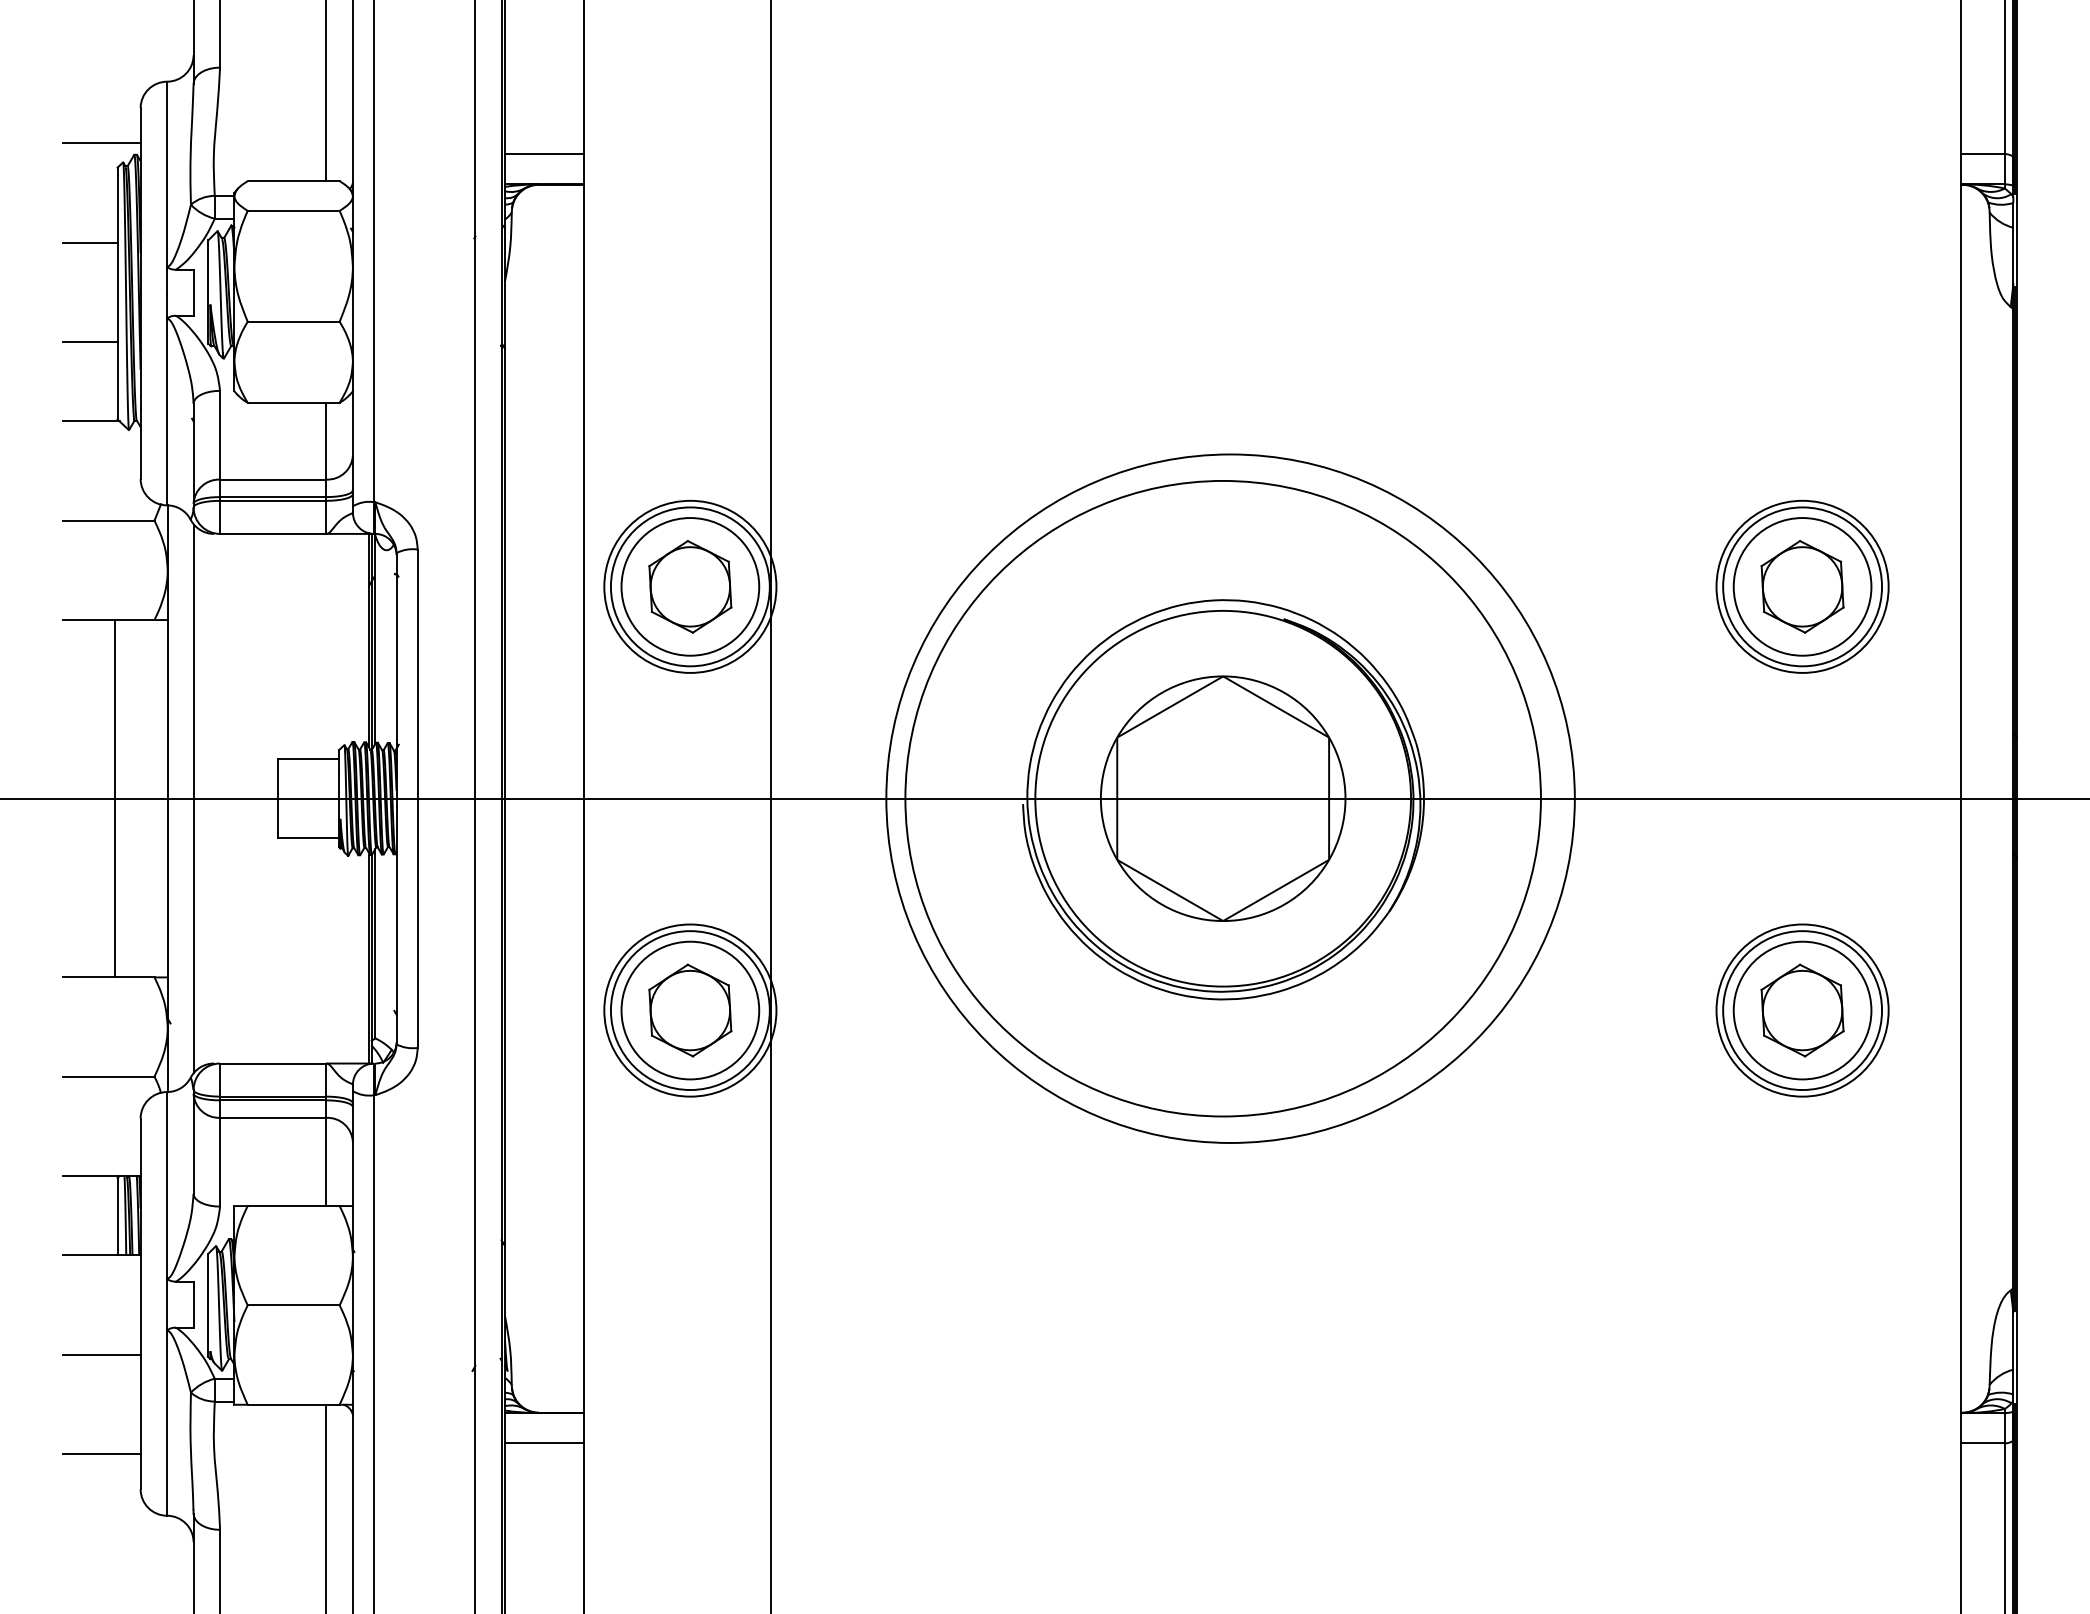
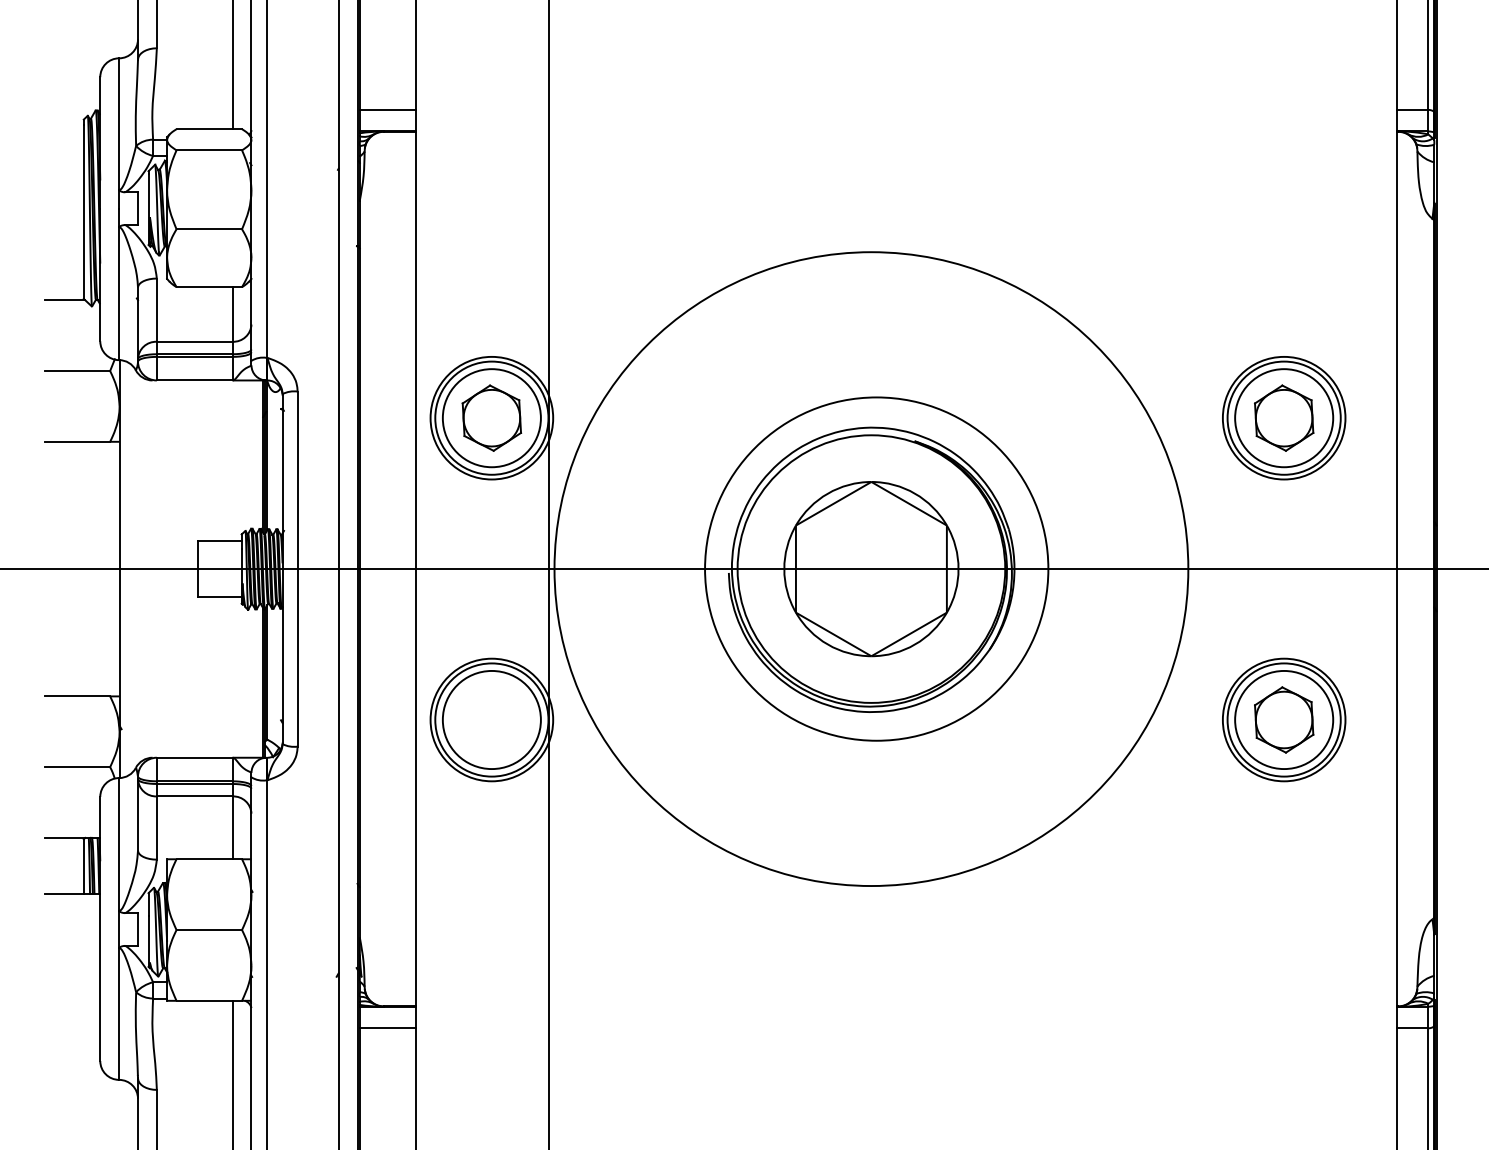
line: (101, 143) -> (72, 102), removed
line: (89, 241) -> (63, 172), removed
line: (89, 341) -> (63, 243), removed
line: (114, 797) -> (81, 568), removed
circle: (1223, 797) -> (871, 568), size x1.4
circle: (1230, 797) -> (876, 568), size x0.7
line: (194, 799) -> (138, 569), removed
part: (689, 1009) -> (491, 719), removed
line: (101, 1355) -> (72, 965), removed
line: (101, 1454) -> (72, 1036), removed

